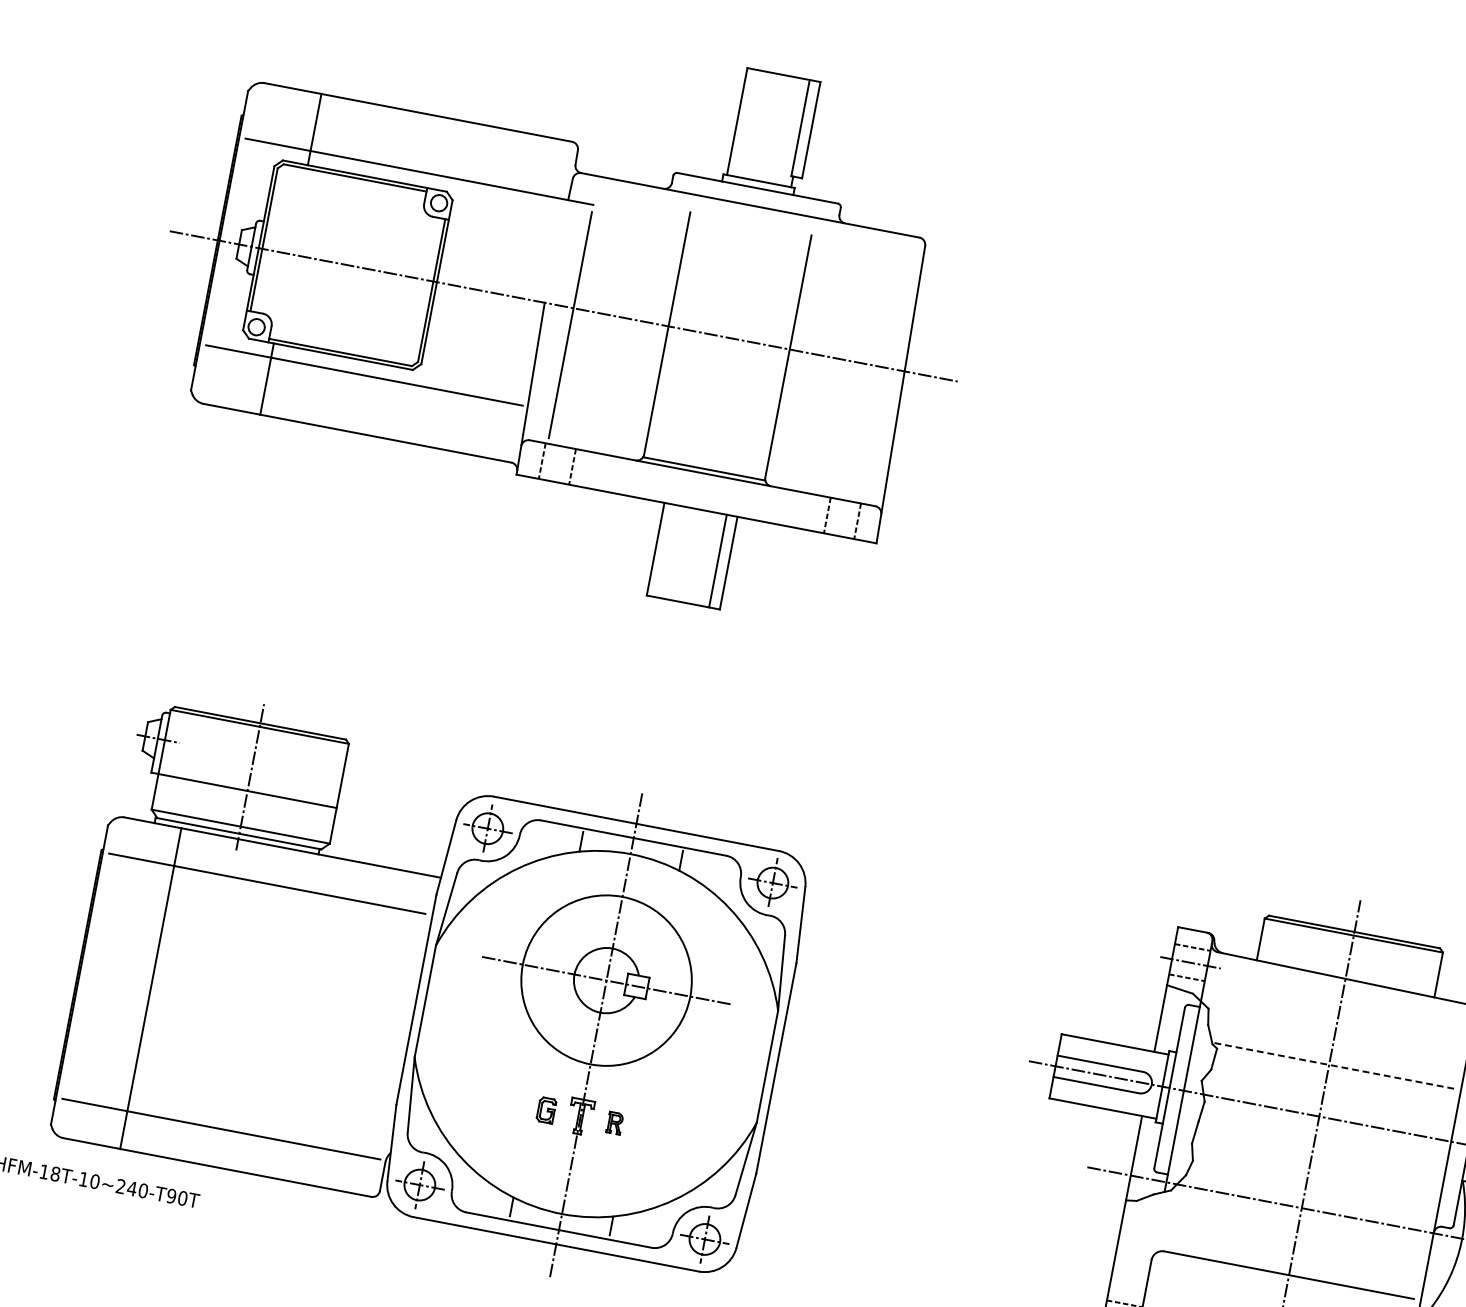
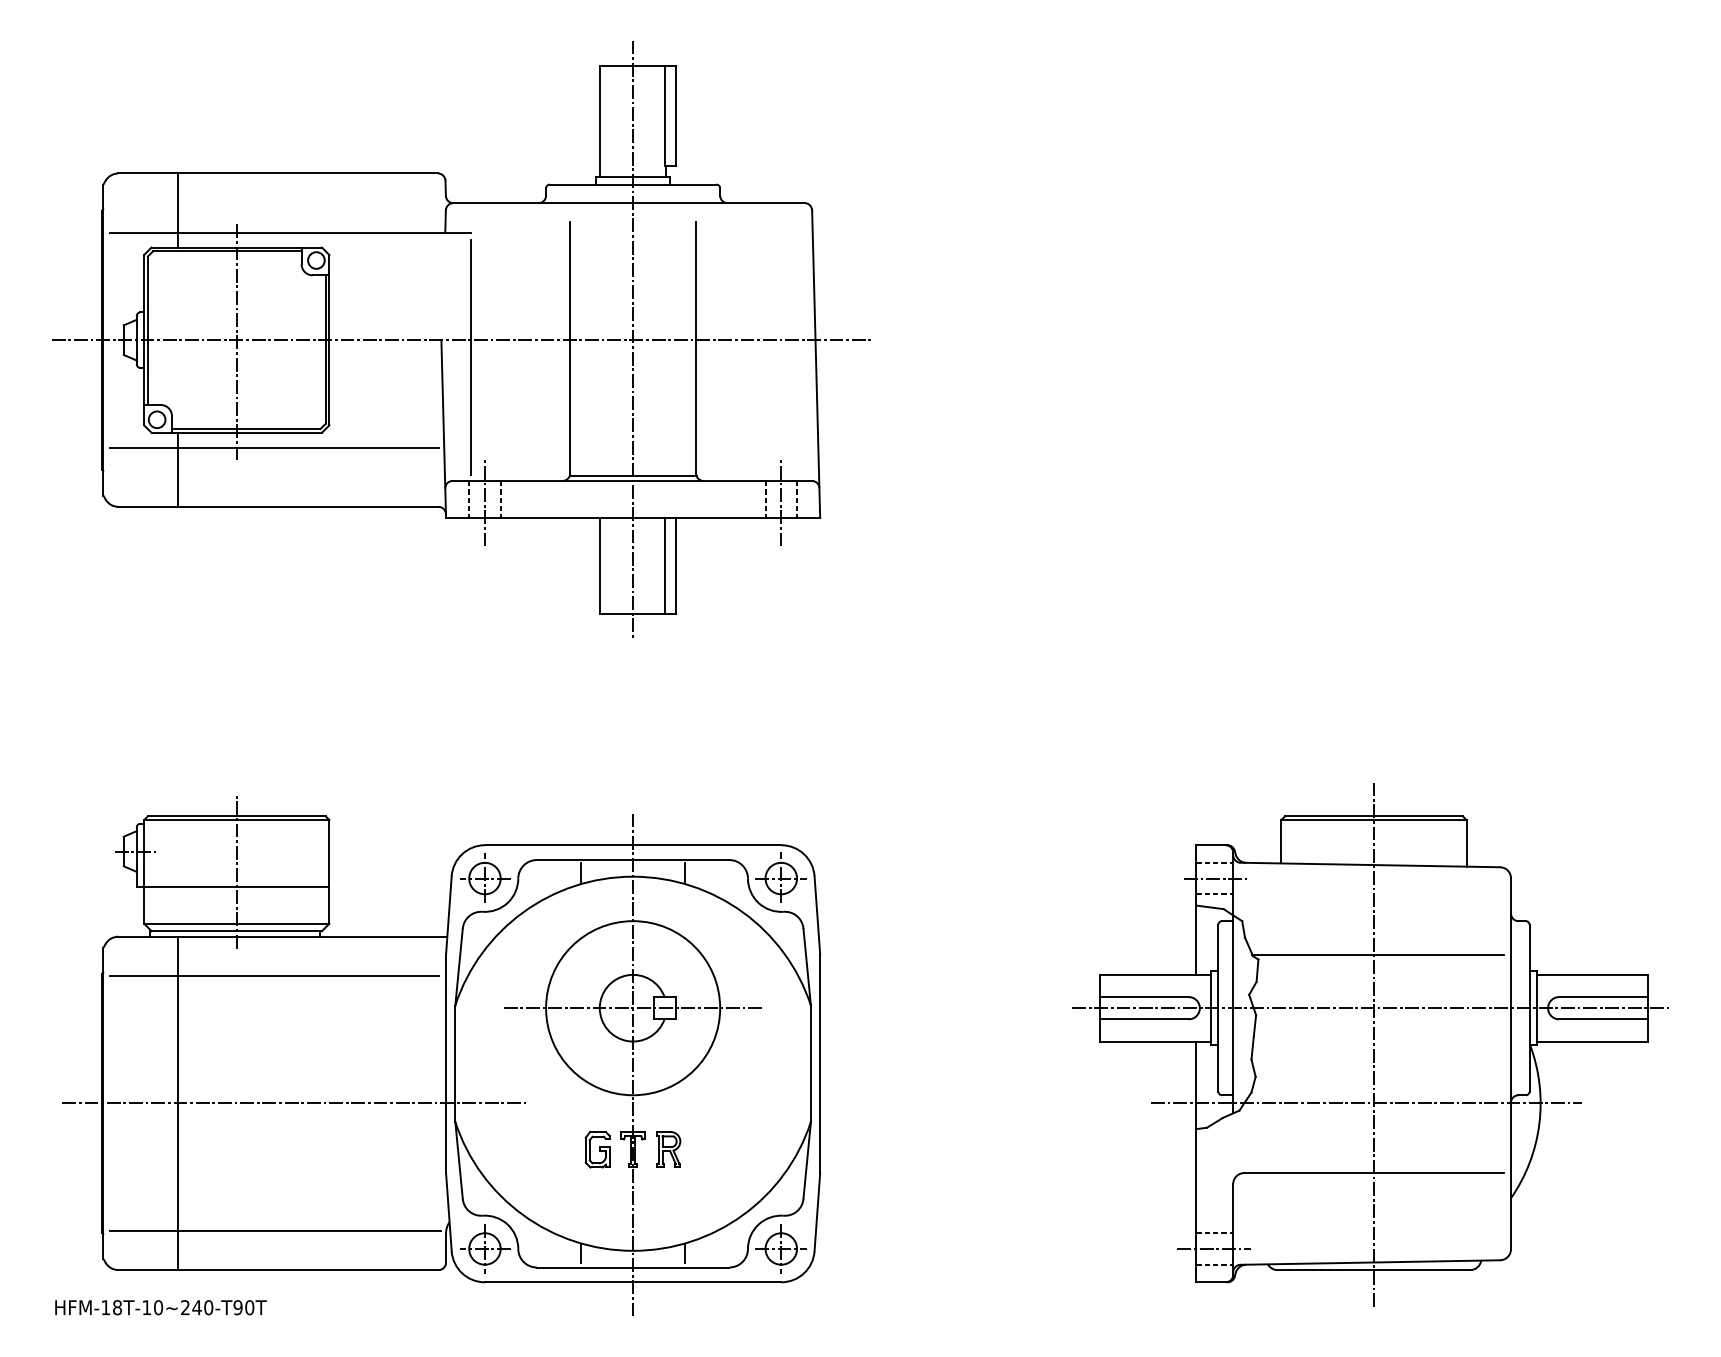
line: (347, 266) -> (236, 341), added
line: (729, 336) -> (633, 338), added
line: (556, 466) -> (484, 502), added
line: (842, 521) -> (781, 502), added
line: (264, 1010) -> (295, 1103), added
line: (1333, 1065) -> (1378, 954), dashed -> solid
part: (546, 1110) -> (597, 1149), size x1.43
part: (614, 1123) -> (668, 1149), size x1.67

